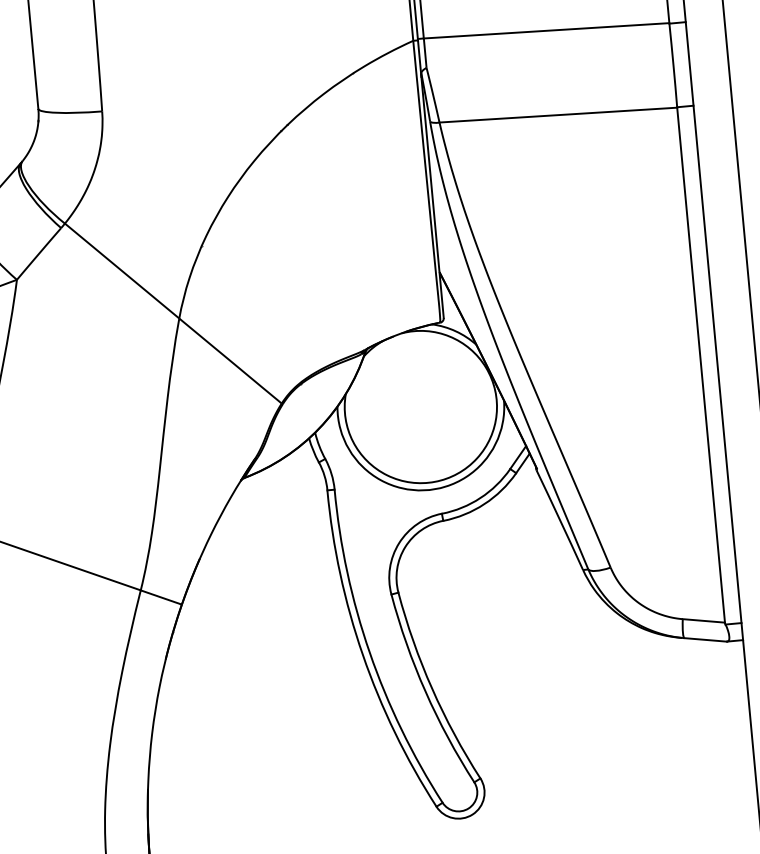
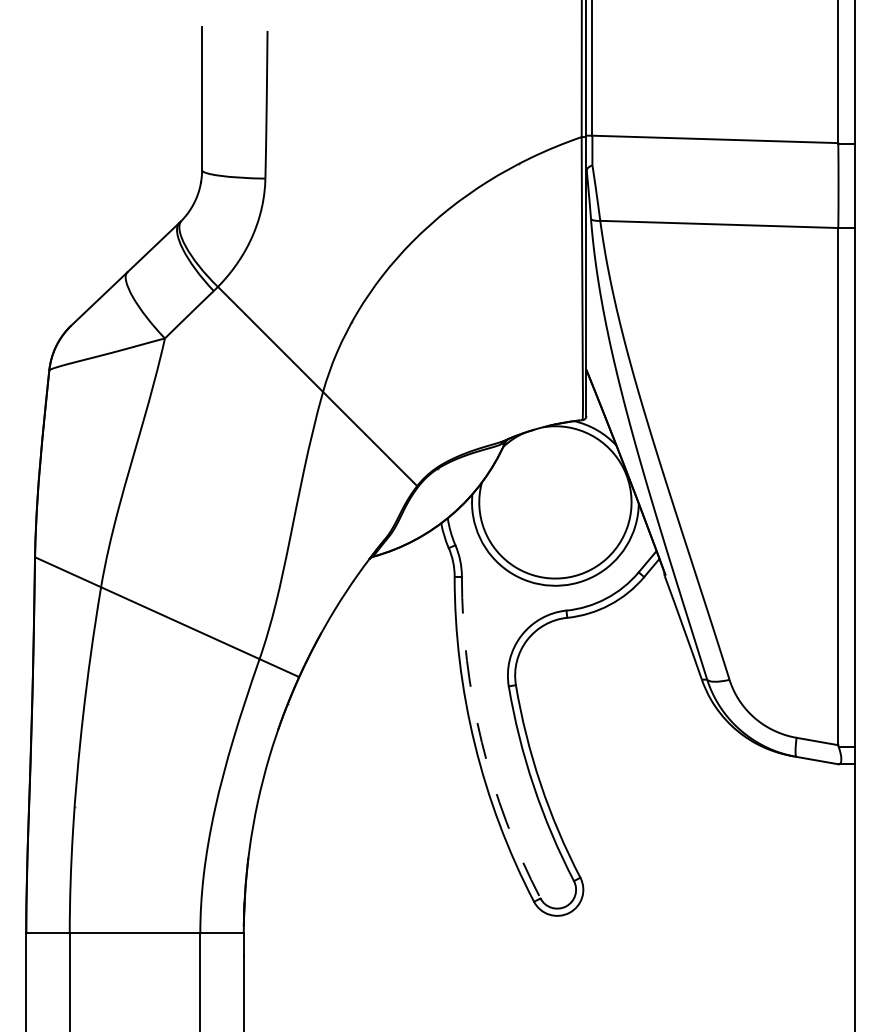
arc: (369, 652) -> (481, 742), solid -> dashed

